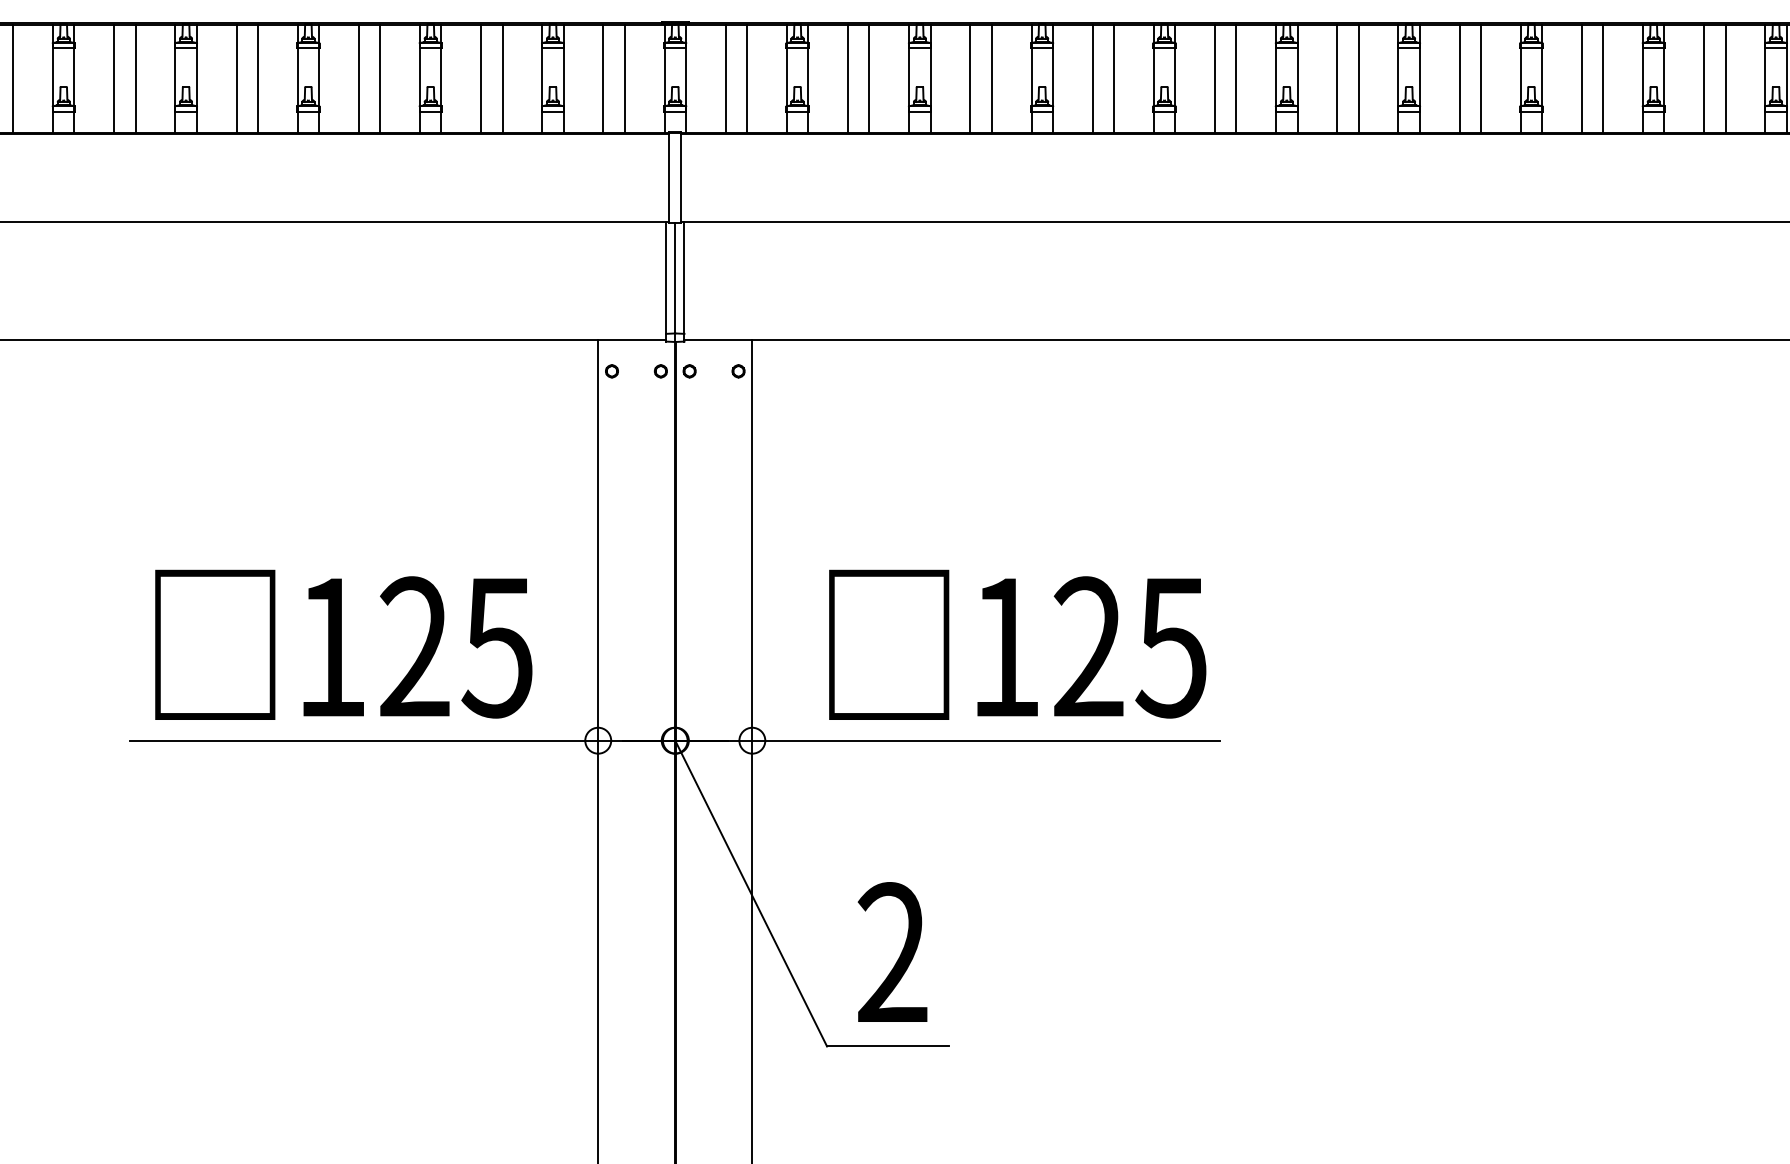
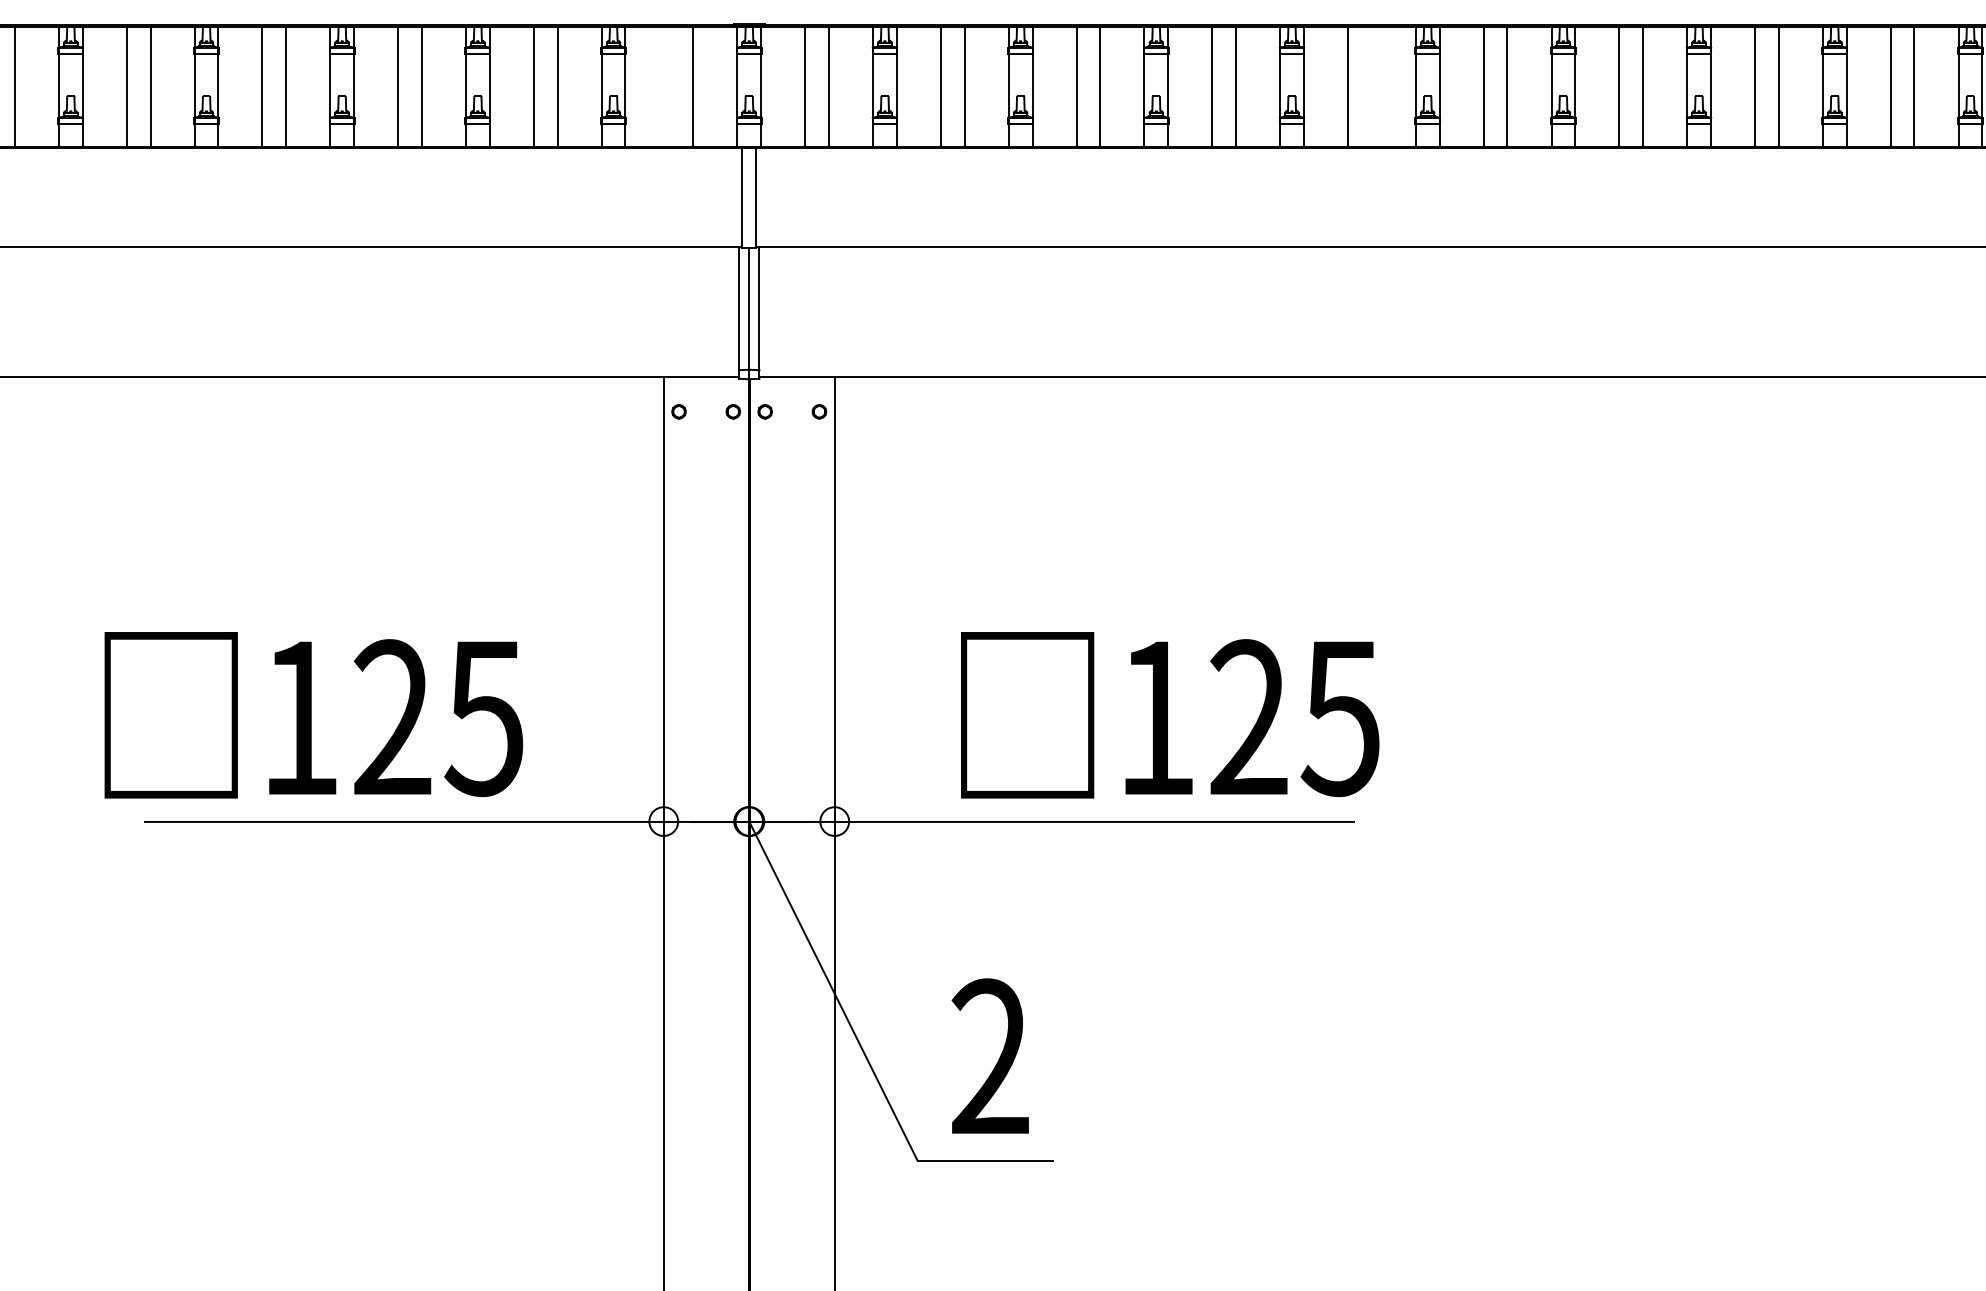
line: (603, 78) -> (669, 86), removed
line: (1236, 78) -> (1371, 86), removed
text: (343, 644) -> (313, 714), moved
text: (1017, 644) -> (1169, 714), moved

